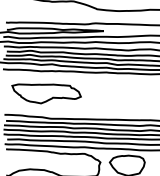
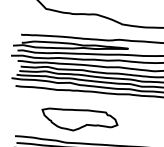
part: (46, 93) -> (79, 119), moved

